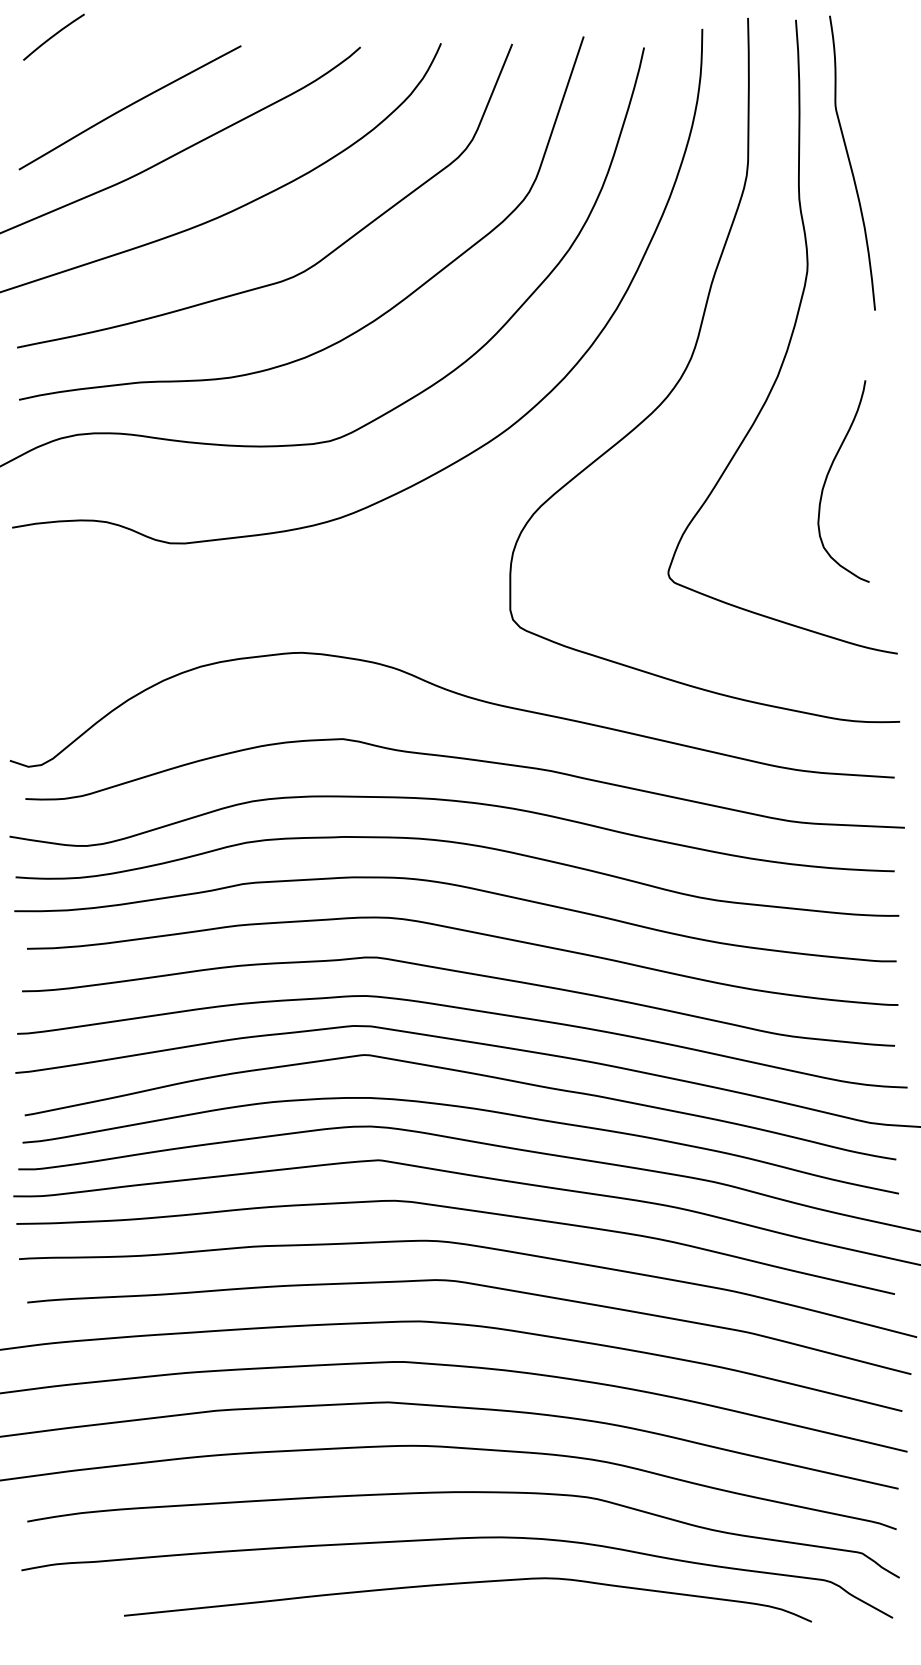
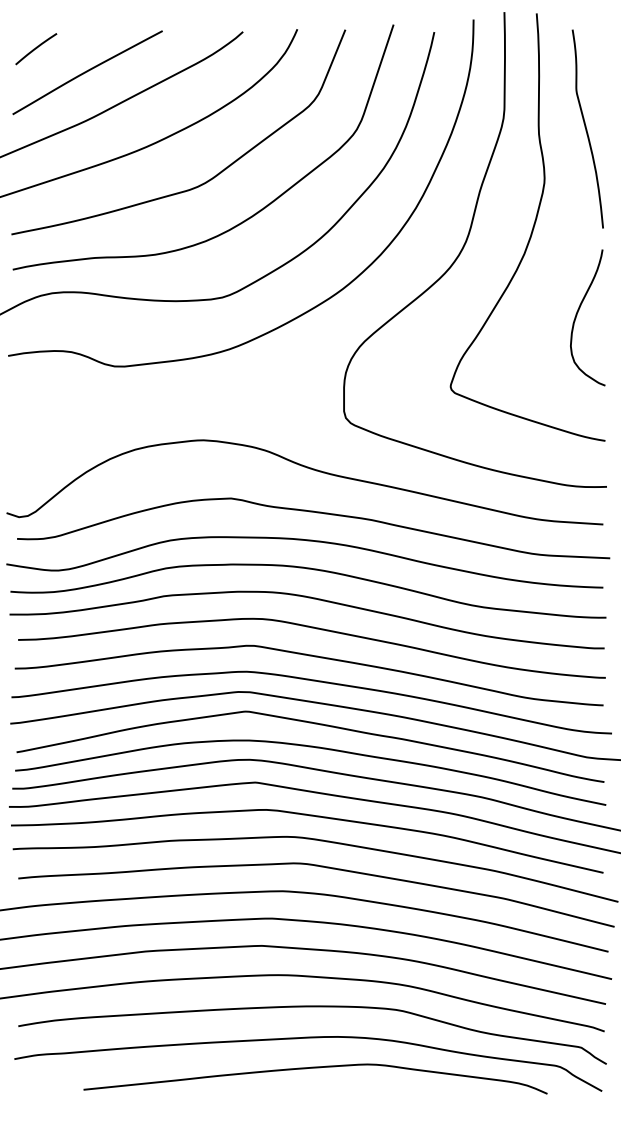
line: (54, 37) -> (36, 49), moved
curve: (850, 162) -> (586, 128), moved
curve: (828, 478) -> (577, 315), moved

